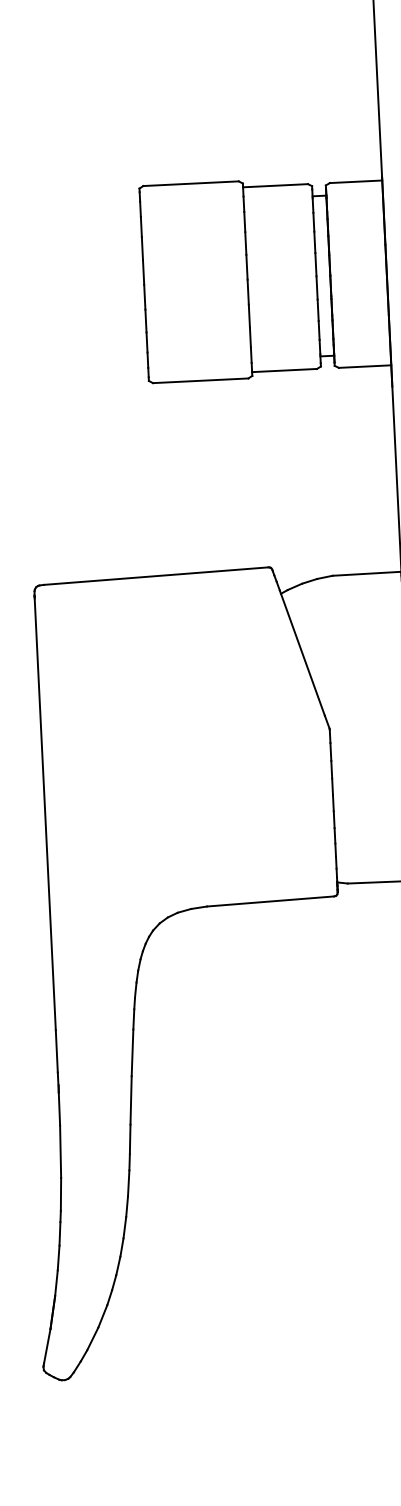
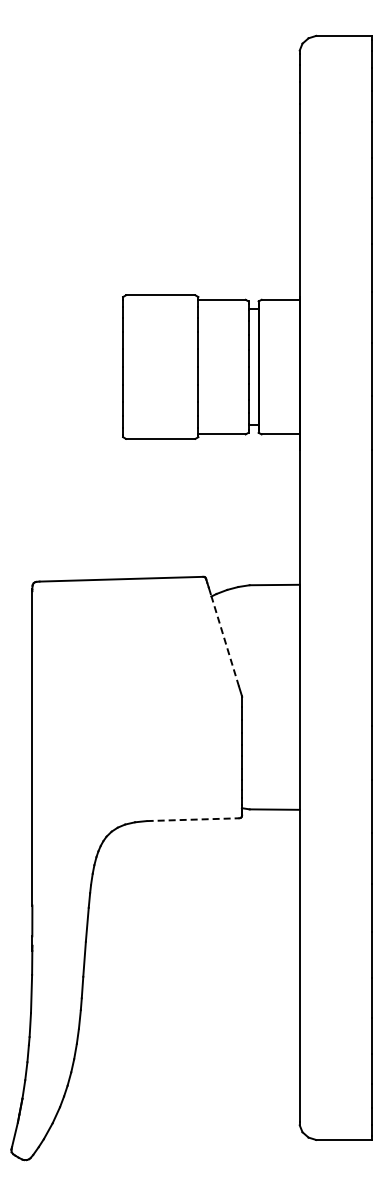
line: (301, 651) -> (224, 639), solid -> dashed
line: (271, 901) -> (193, 819), solid -> dashed

